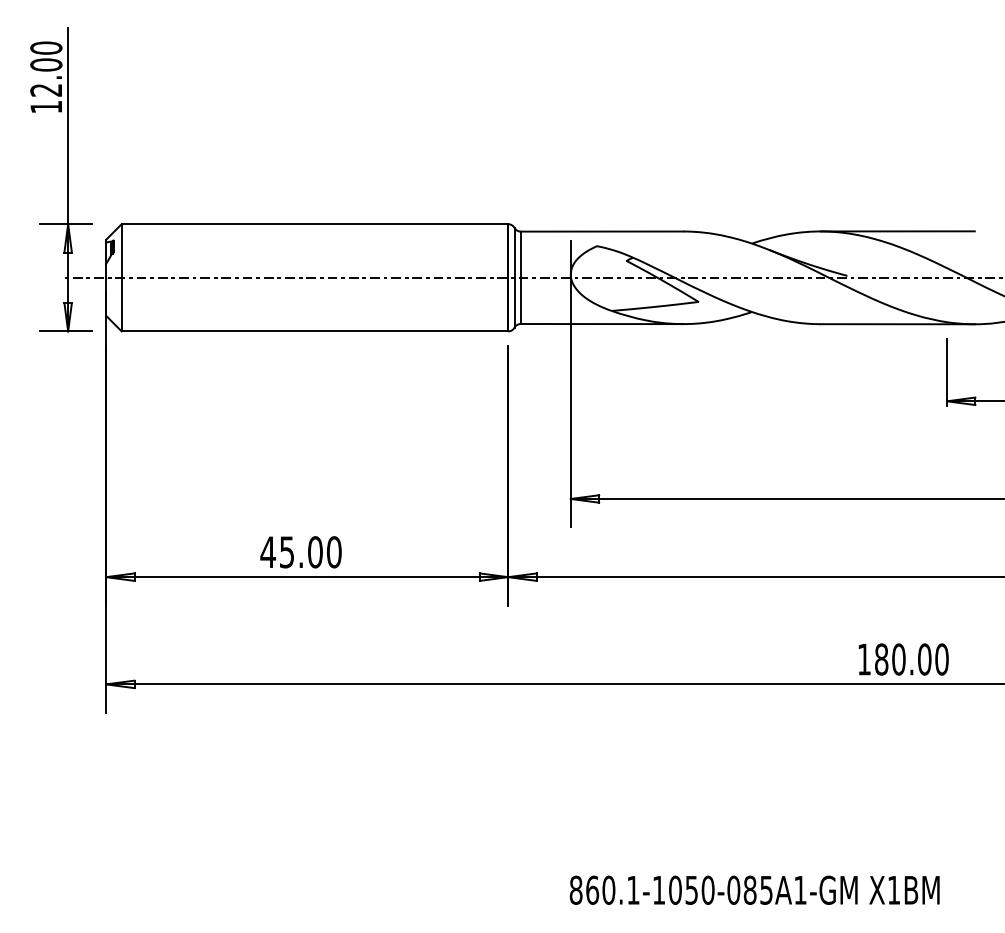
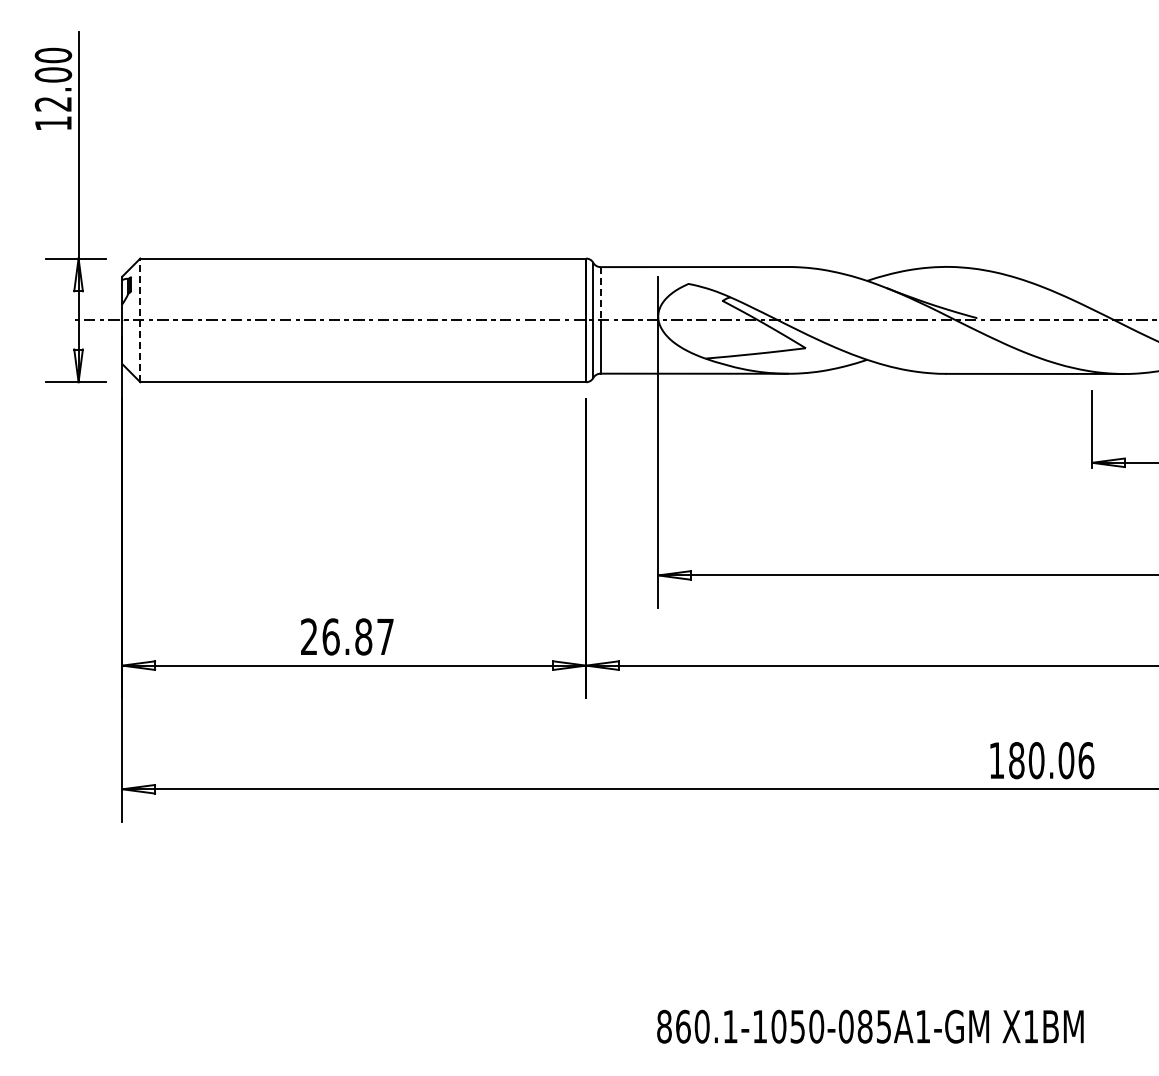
line: (897, 231) -> (1035, 266), removed
line: (520, 254) -> (600, 293), solid -> dashed
line: (121, 277) -> (140, 320), solid -> dashed
text: (301, 551) -> (347, 636), 45.00 -> 26.87
text: (942, 659) -> (1086, 760), 180.00 -> 180.06

